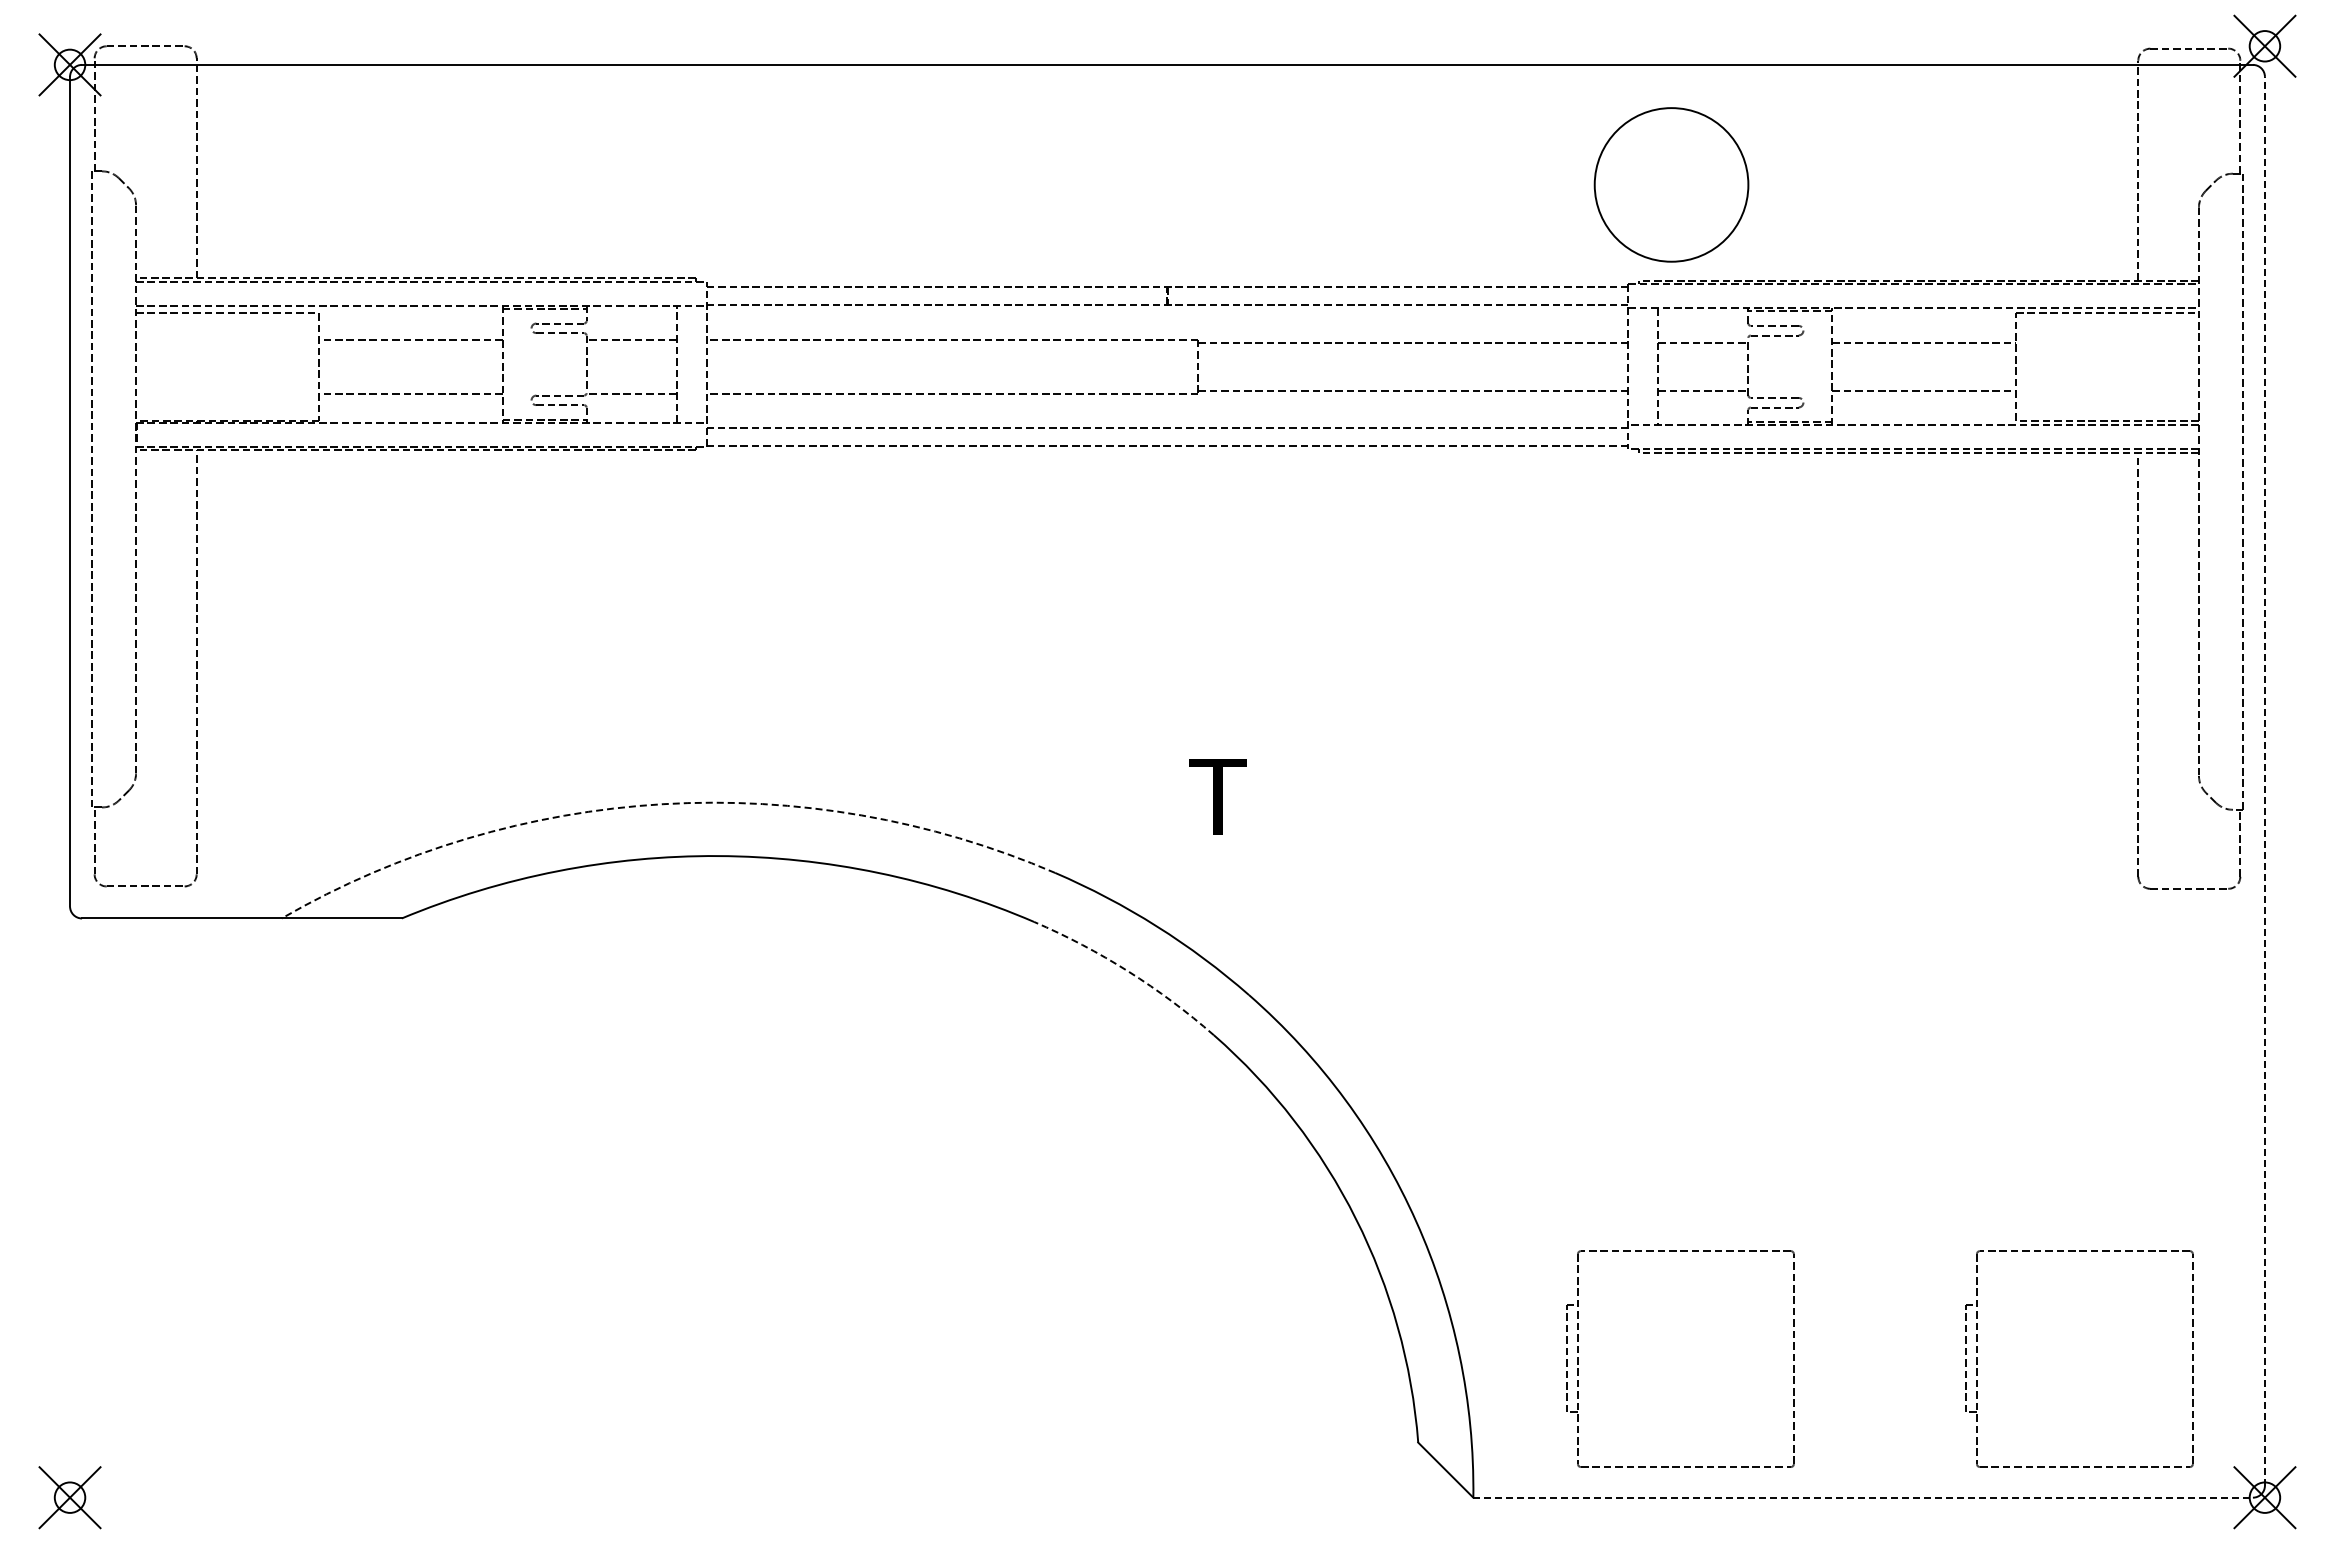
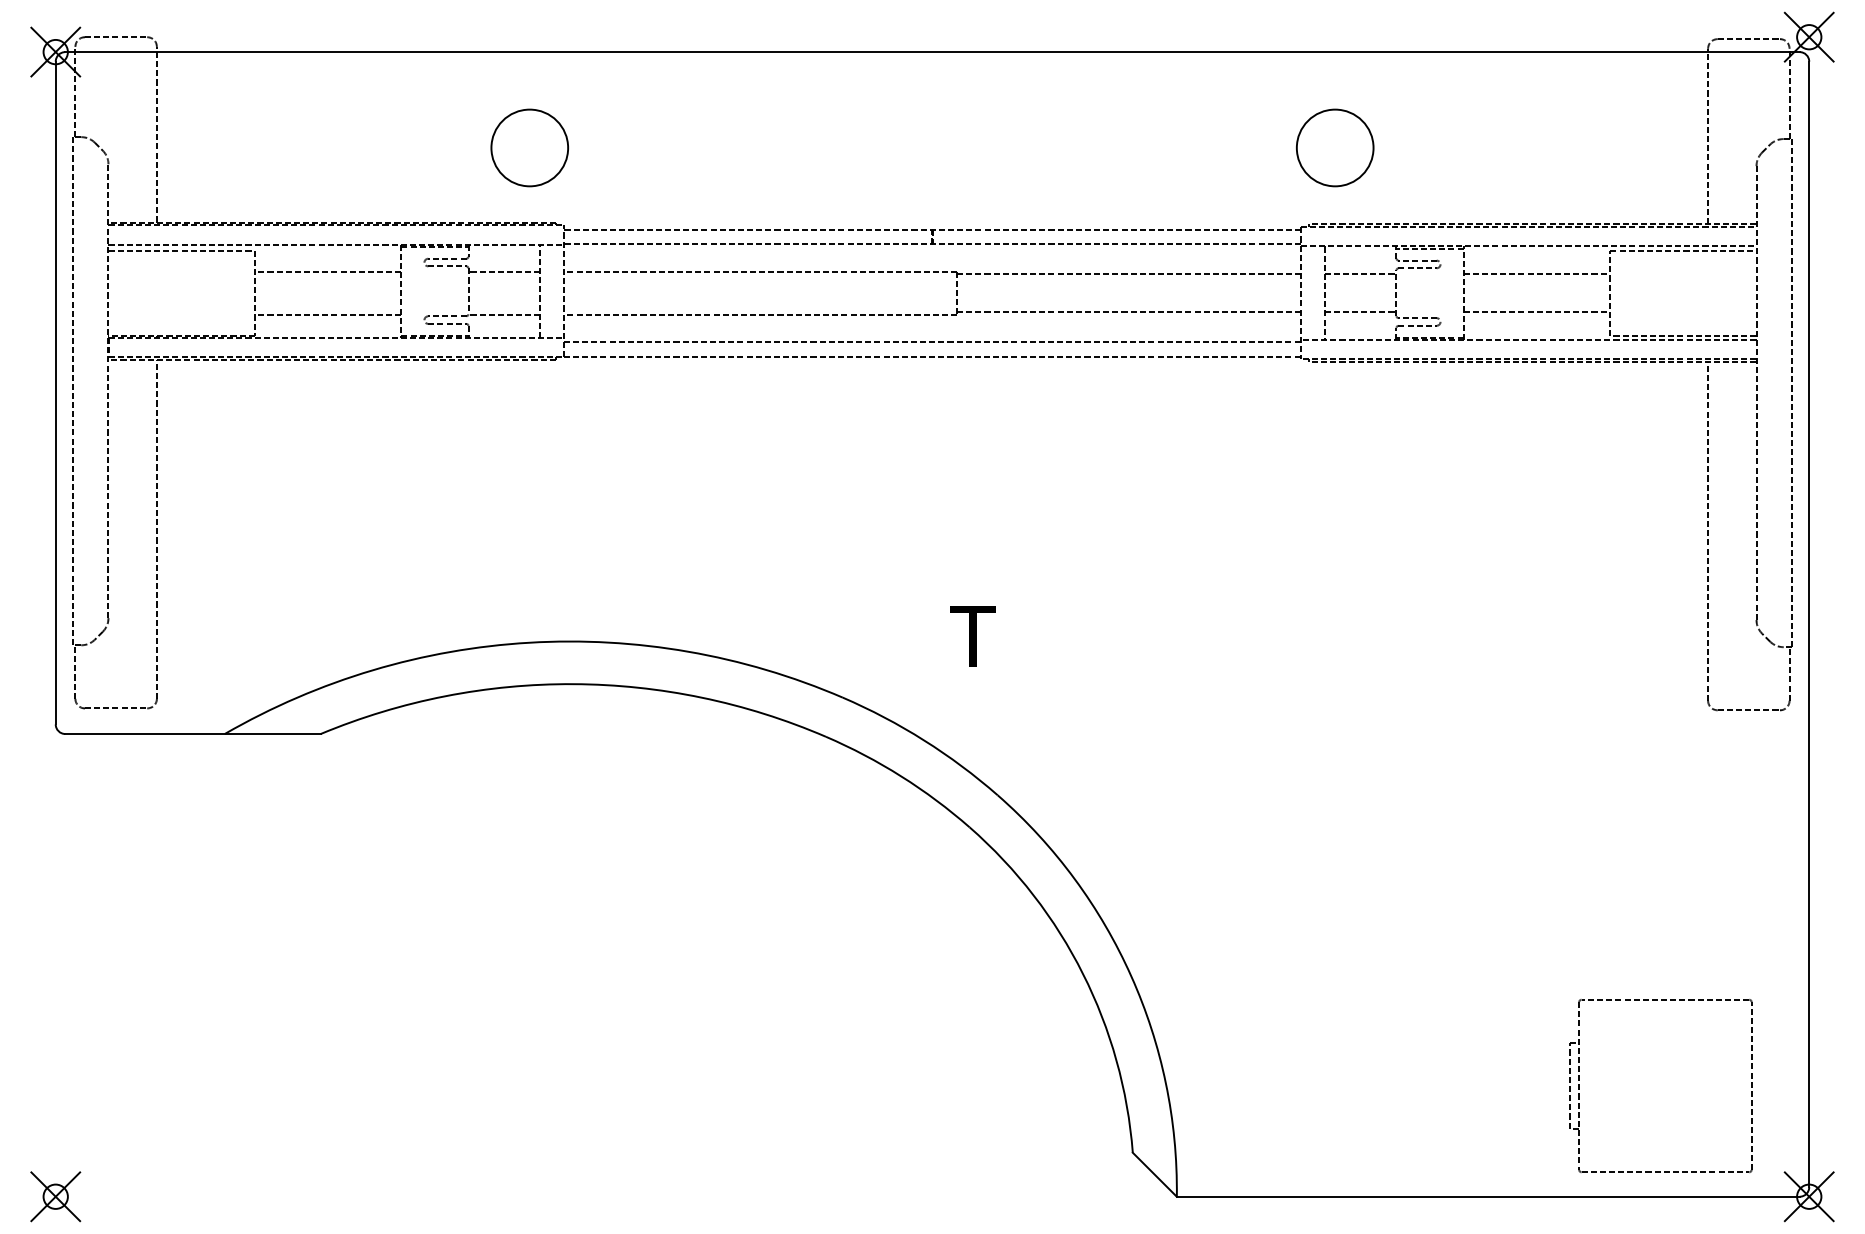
circle: (663, 184) -> (529, 147), added
circle: (1671, 184) -> (1335, 147), size x0.62
line: (2264, 780) -> (1808, 623), dashed -> solid
arc: (663, 804) -> (529, 642), dashed -> solid
arc: (1128, 971) -> (901, 776), dashed -> solid
part: (1578, 1358) -> (1260, 1085), removed
line: (1863, 1497) -> (1488, 1196), dashed -> solid

